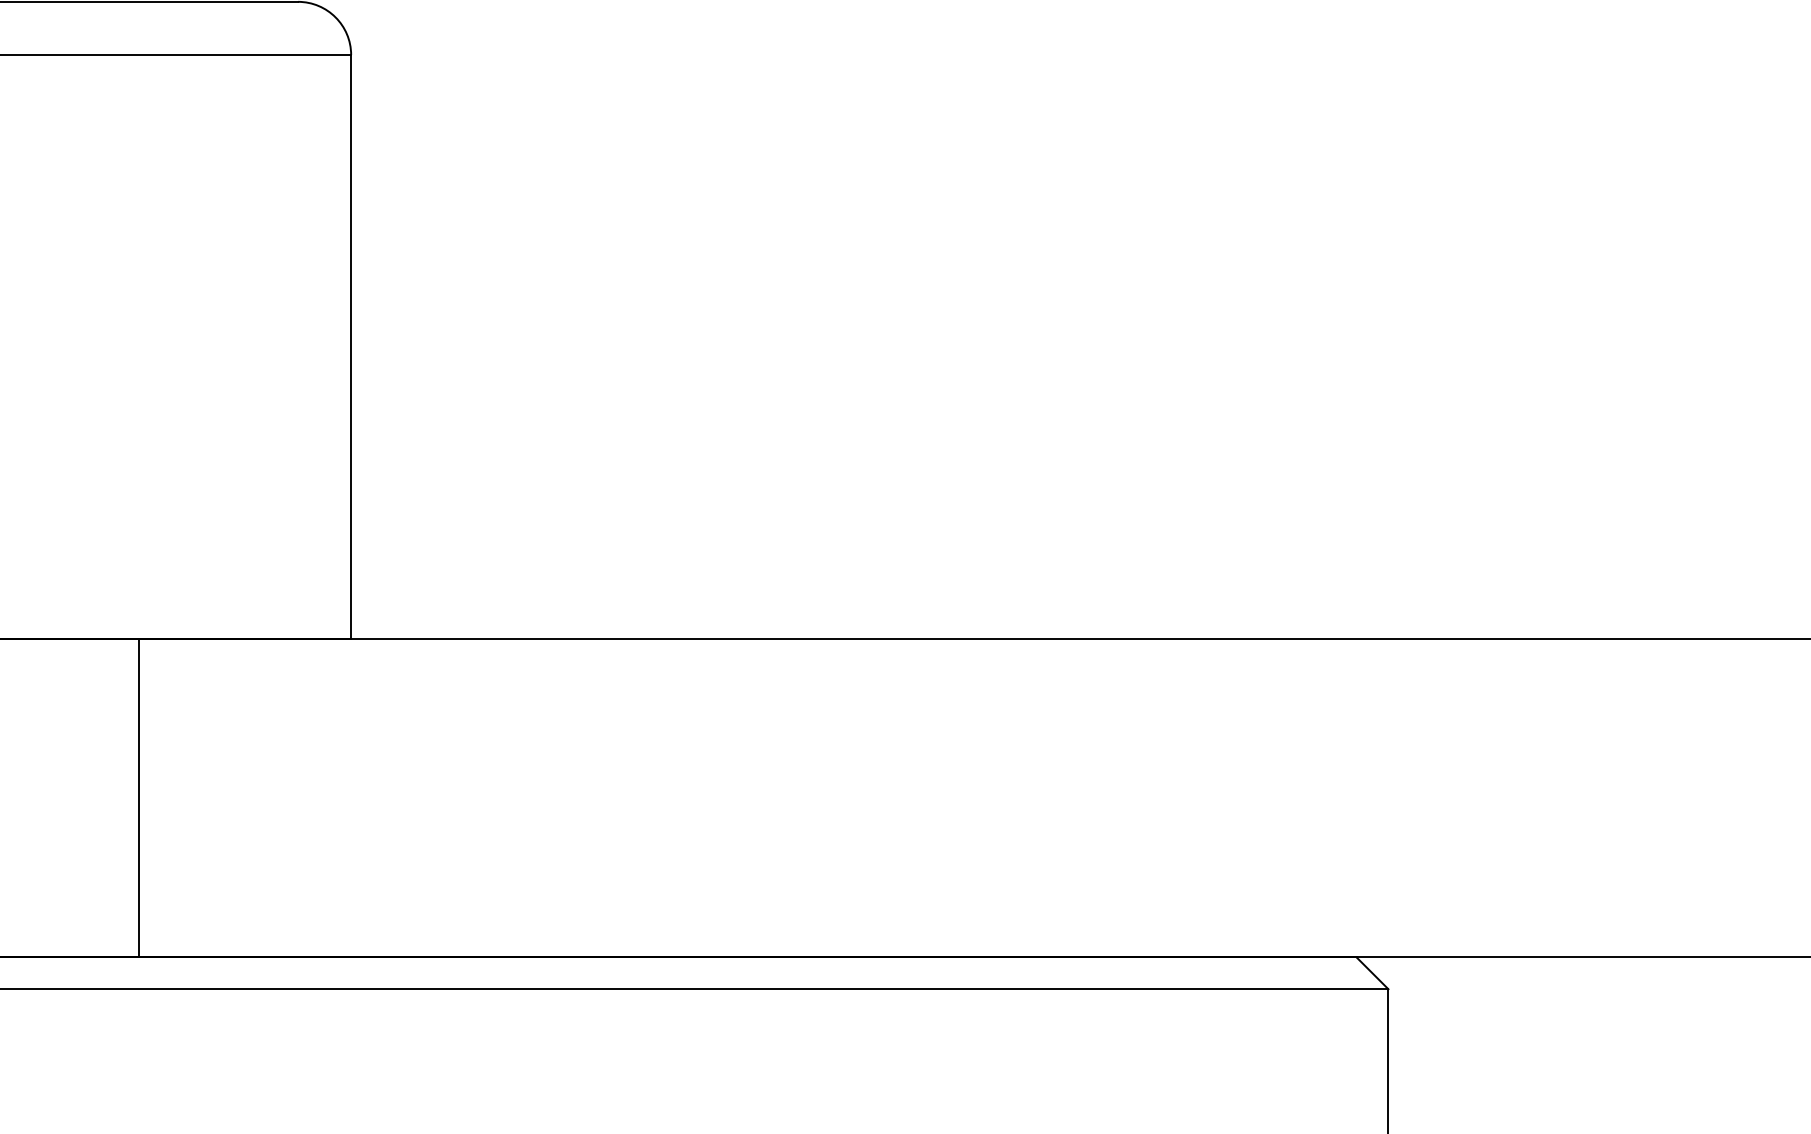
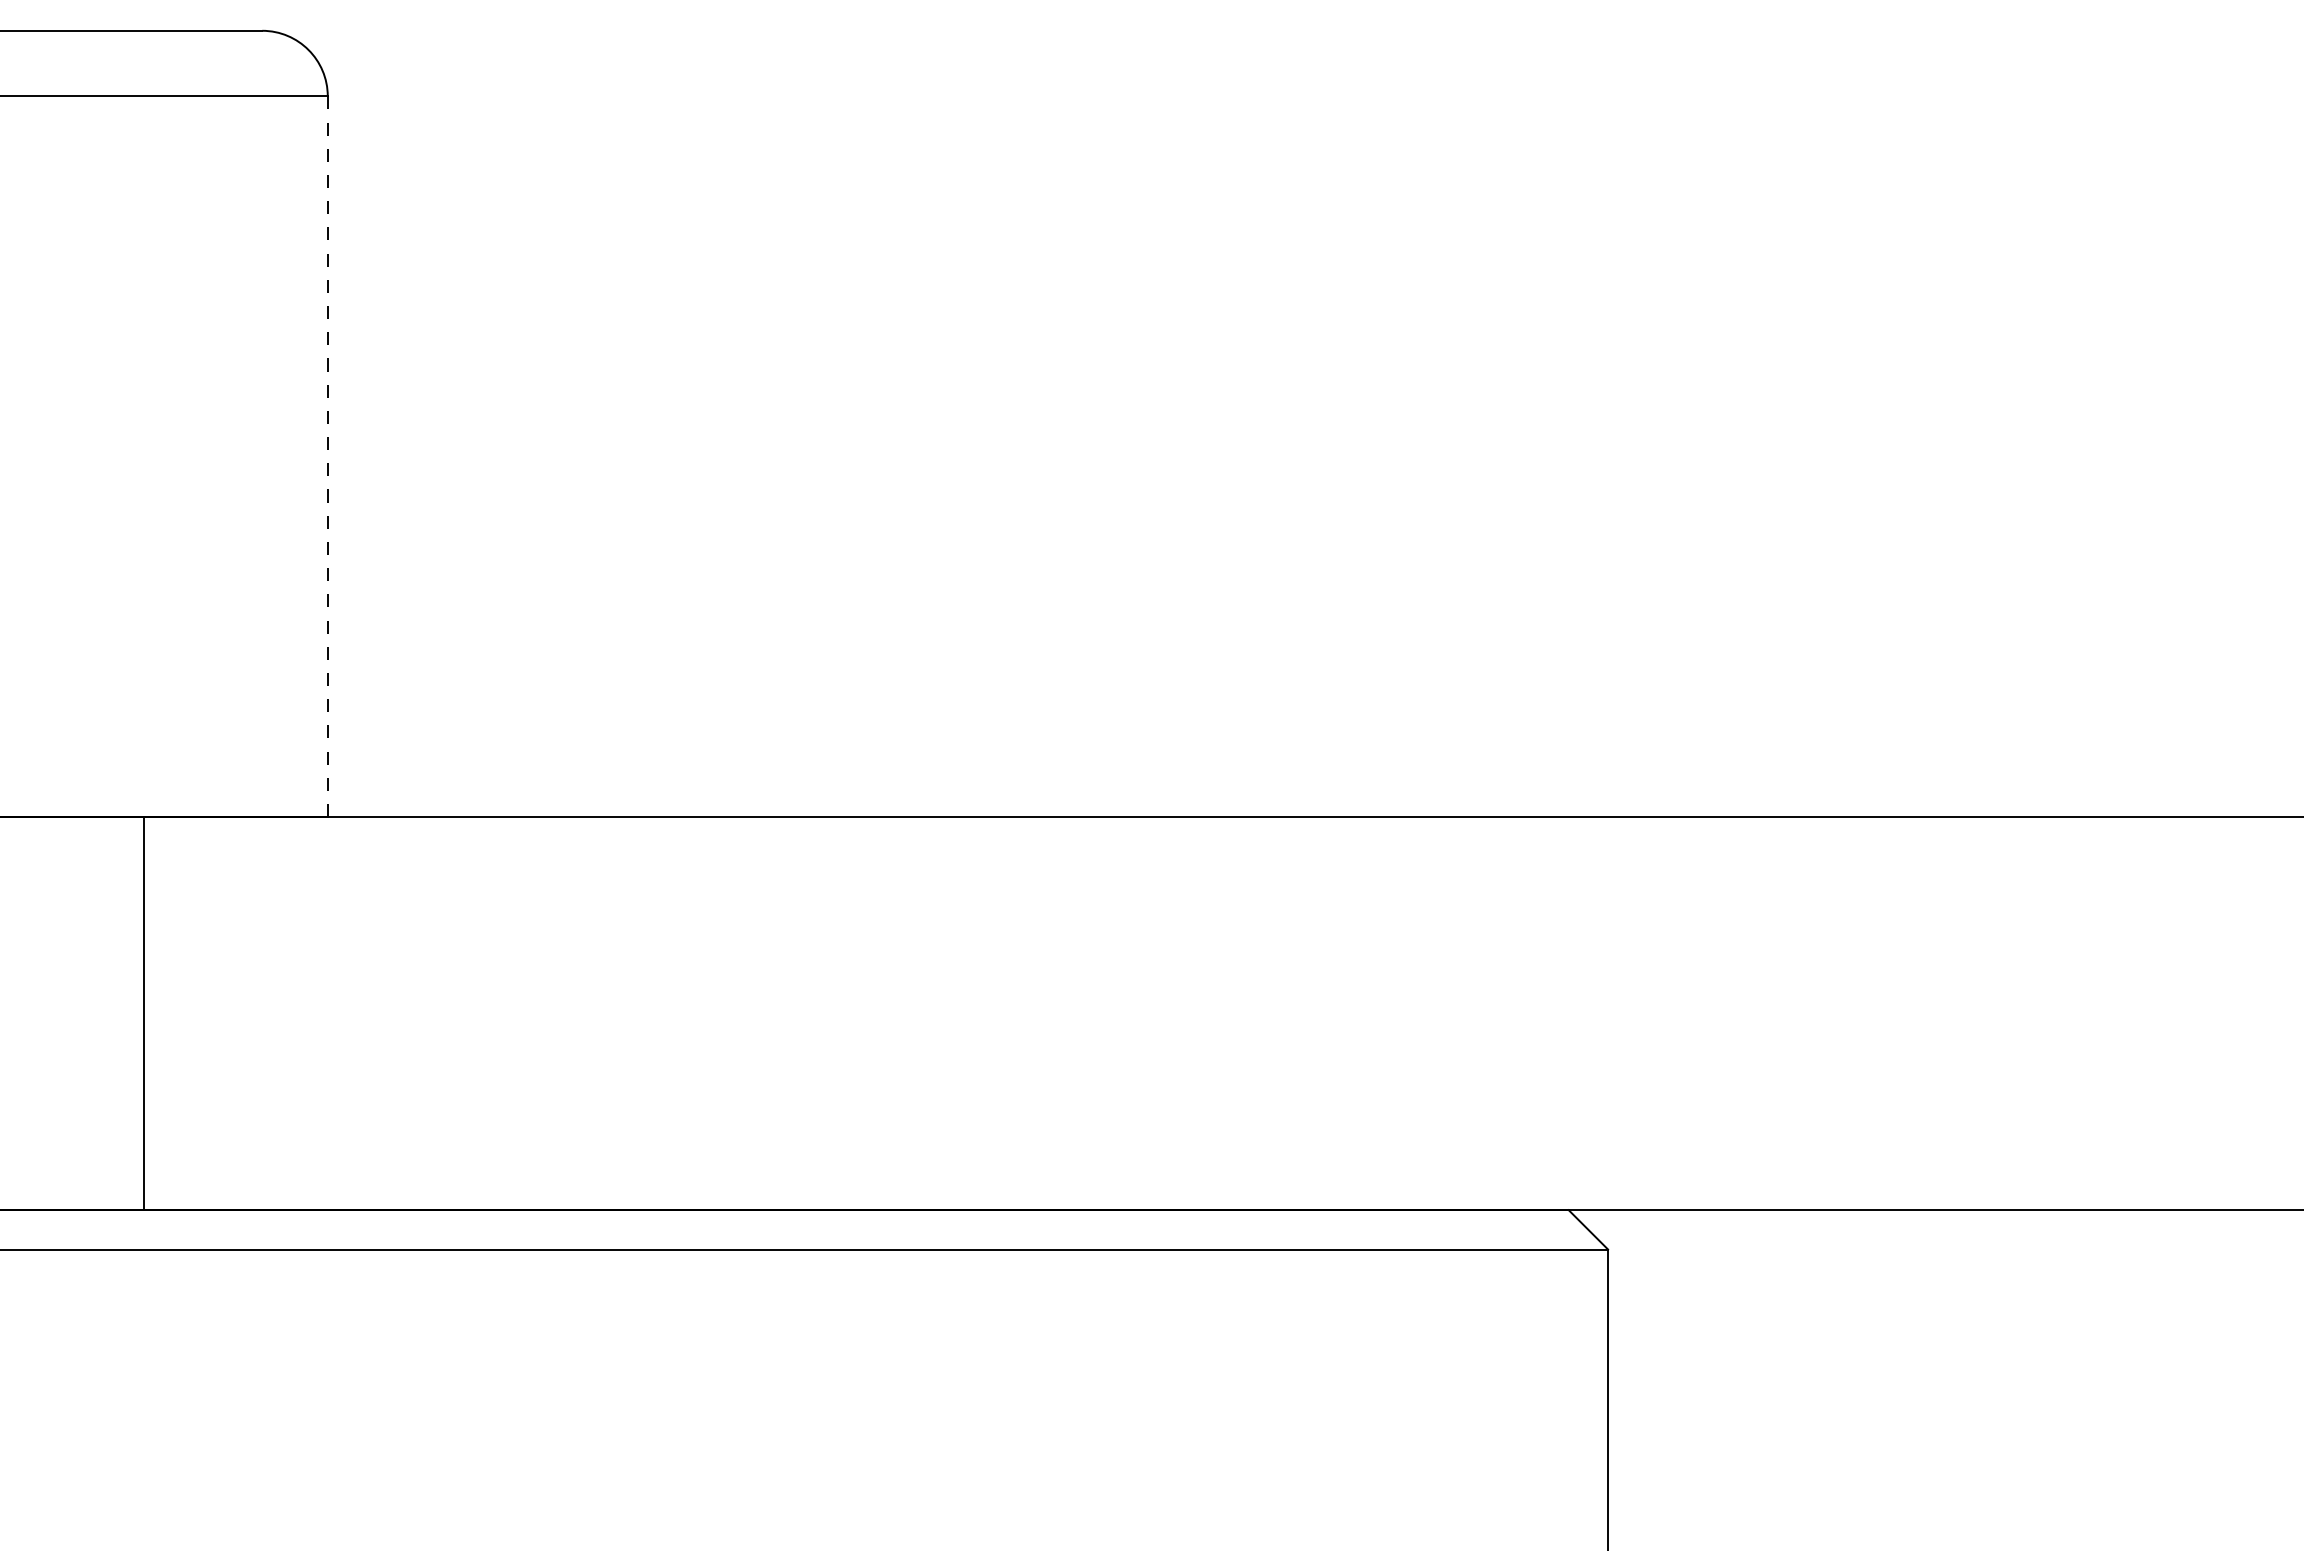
line: (350, 346) -> (327, 456), solid -> dashed
line: (138, 798) -> (143, 1013), moved

